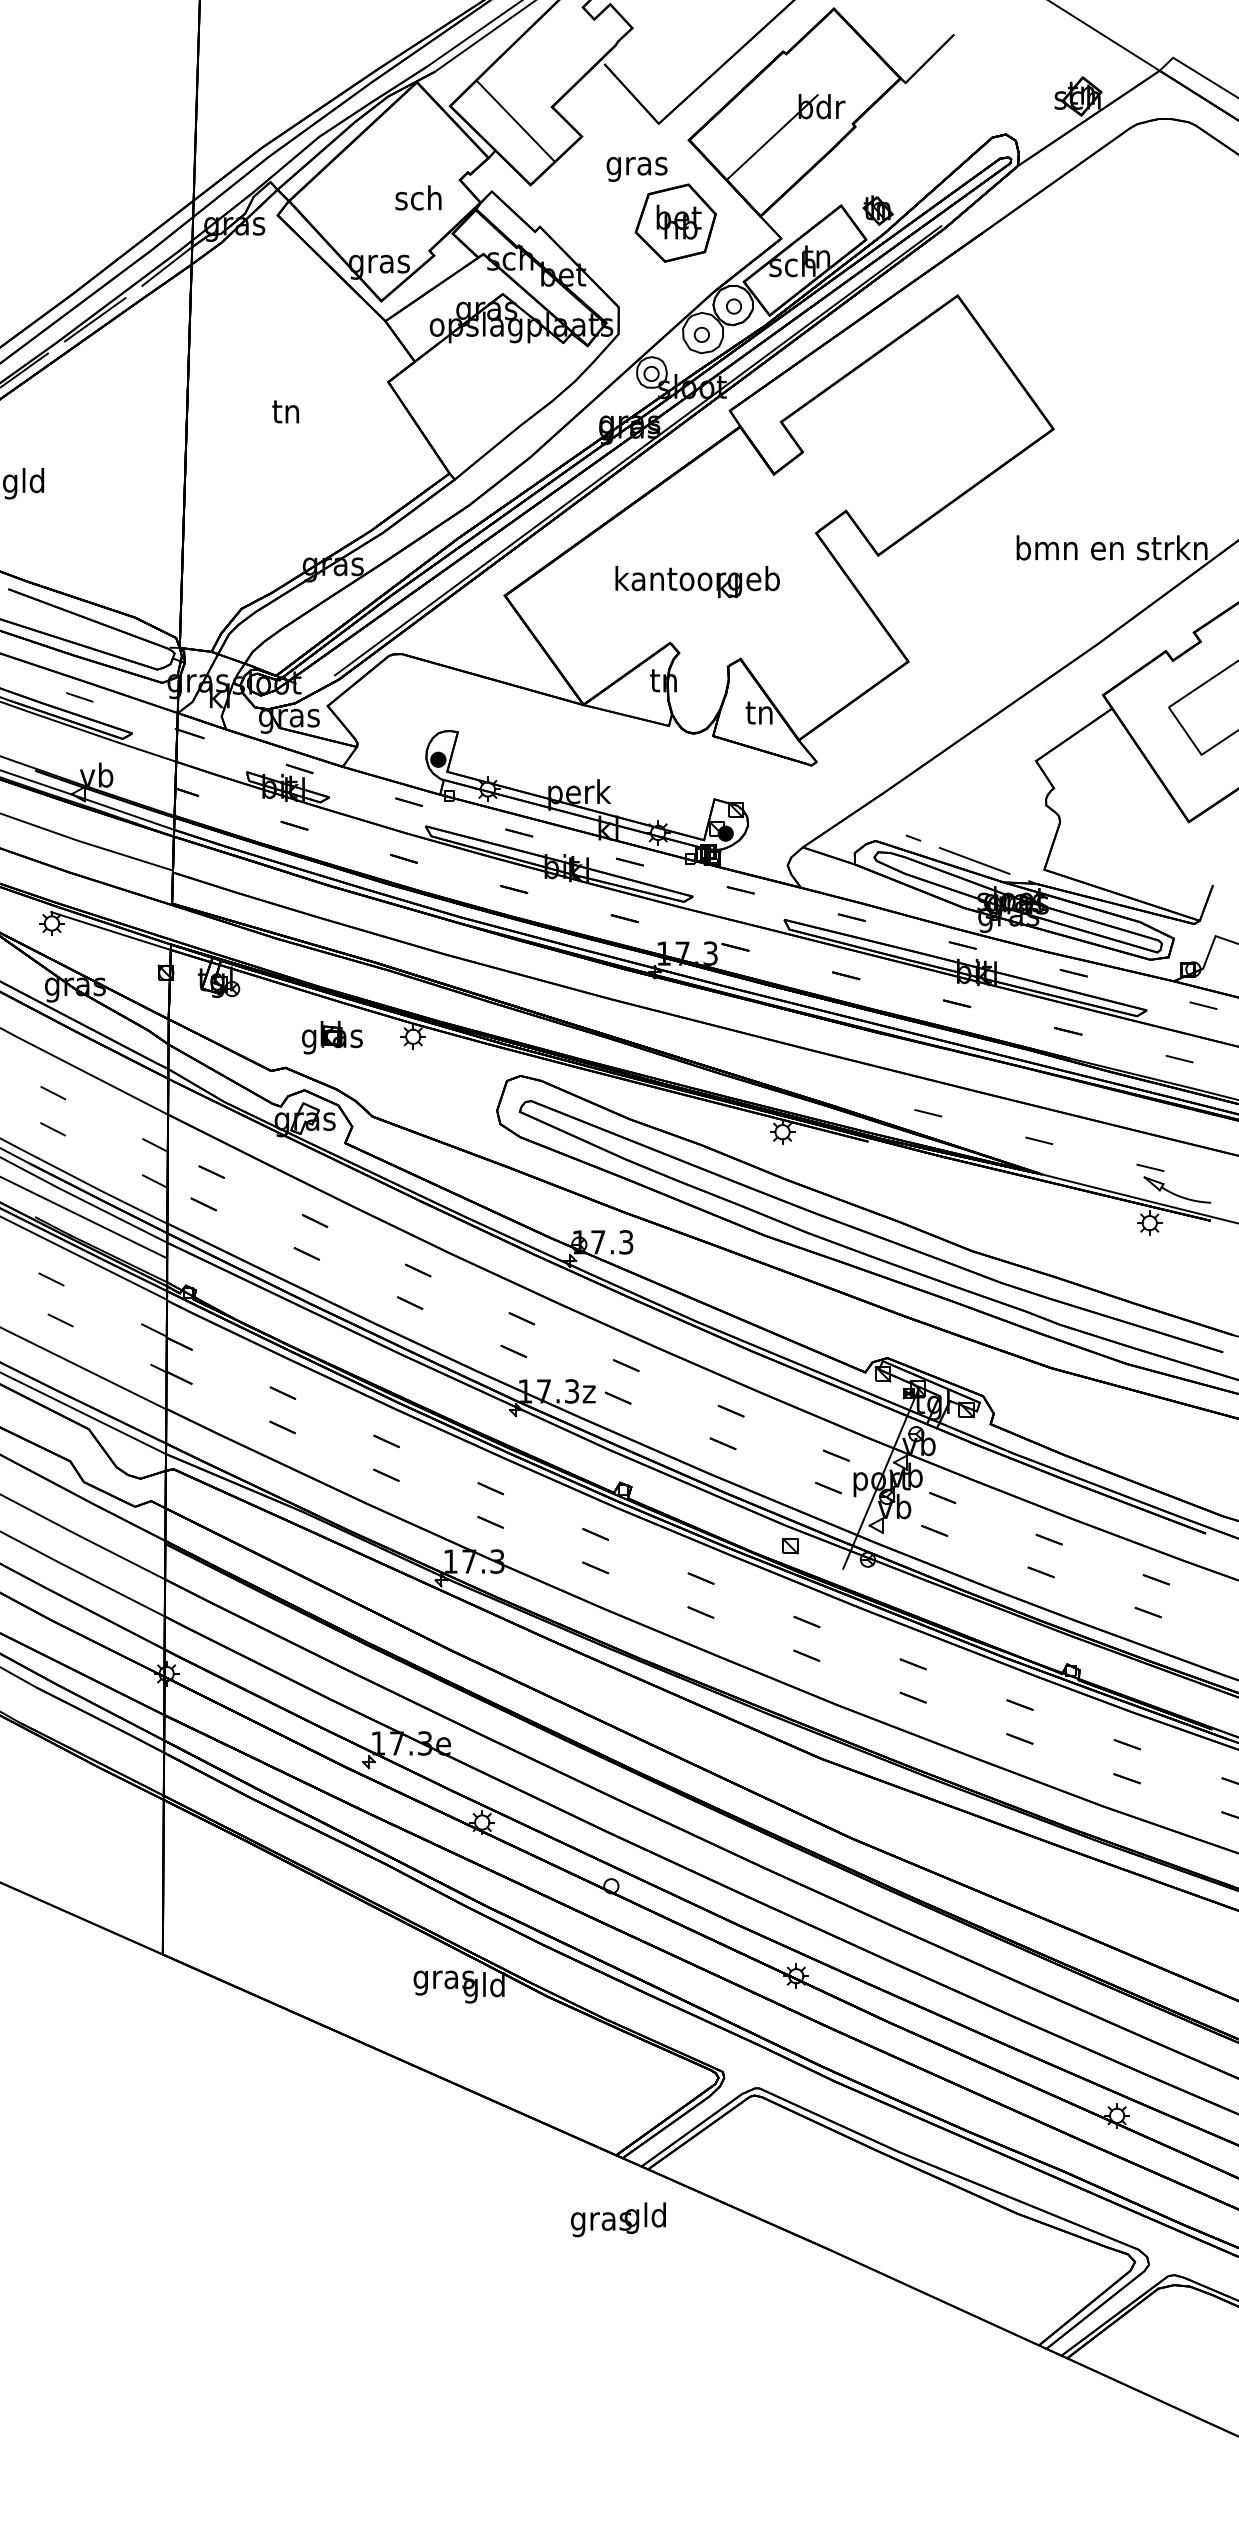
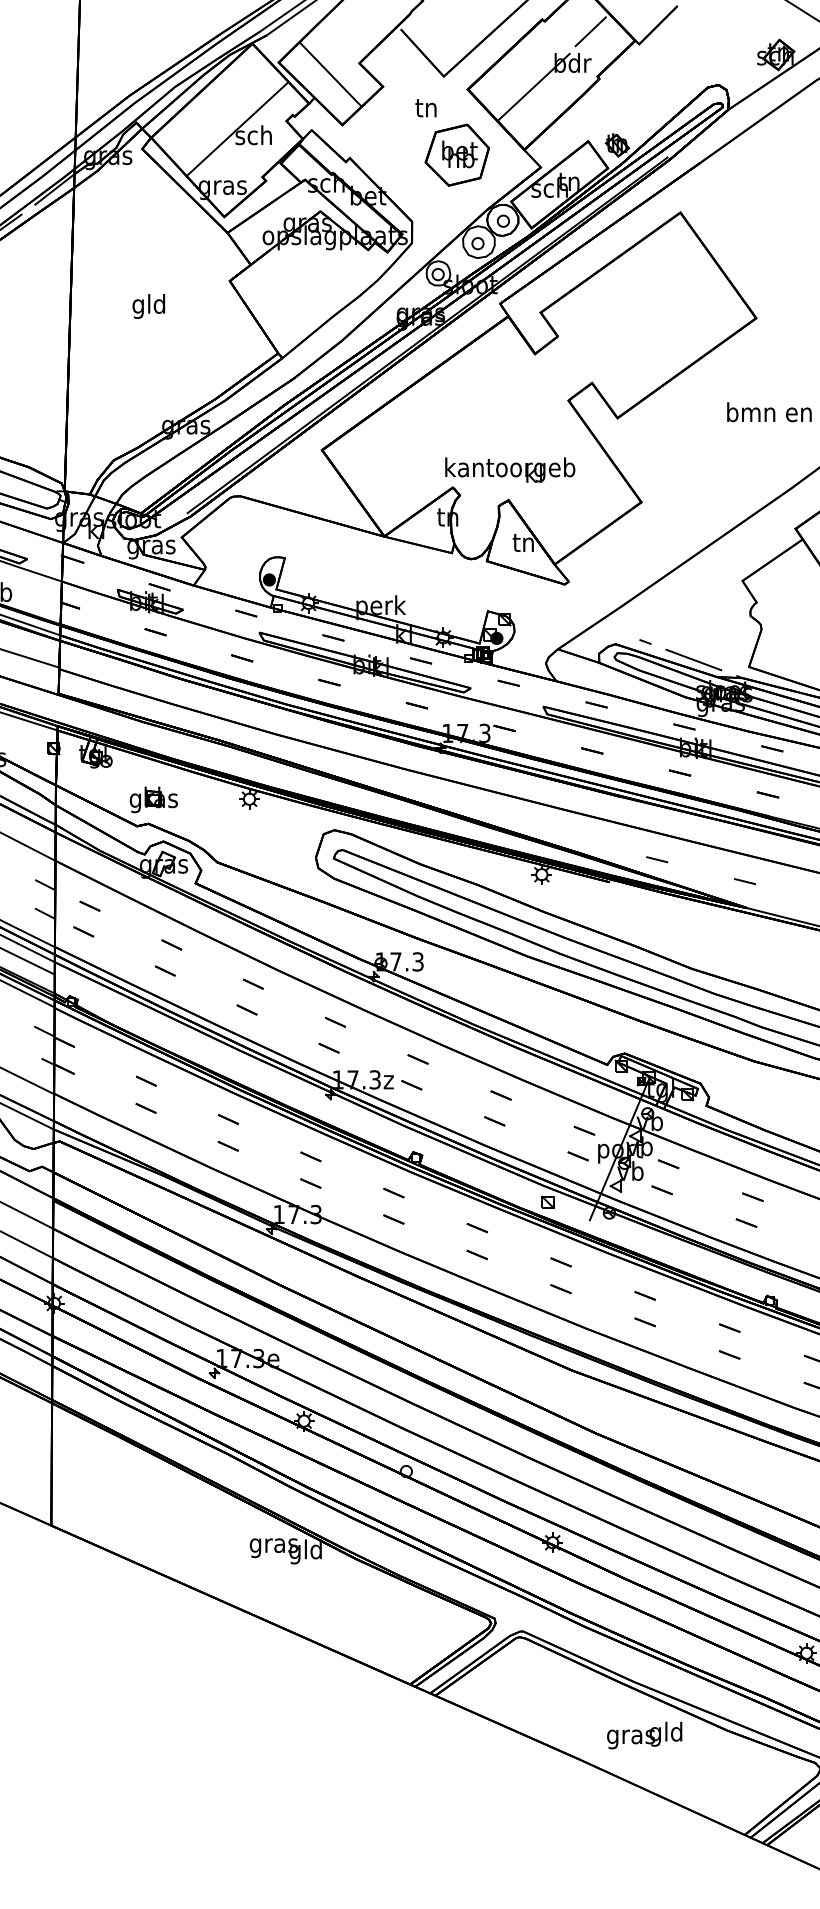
line: (844, 67) -> (590, 32), added
text: (636, 166) -> (426, 110), gras -> tn
line: (398, 190) -> (237, 129), added
text: (285, 414) -> (148, 306), tn -> gld
text: (697, 581) -> (510, 469), moved
part: (332, 1037) -> (153, 799), moved
text: (618, 2219) -> (644, 1735), moved

